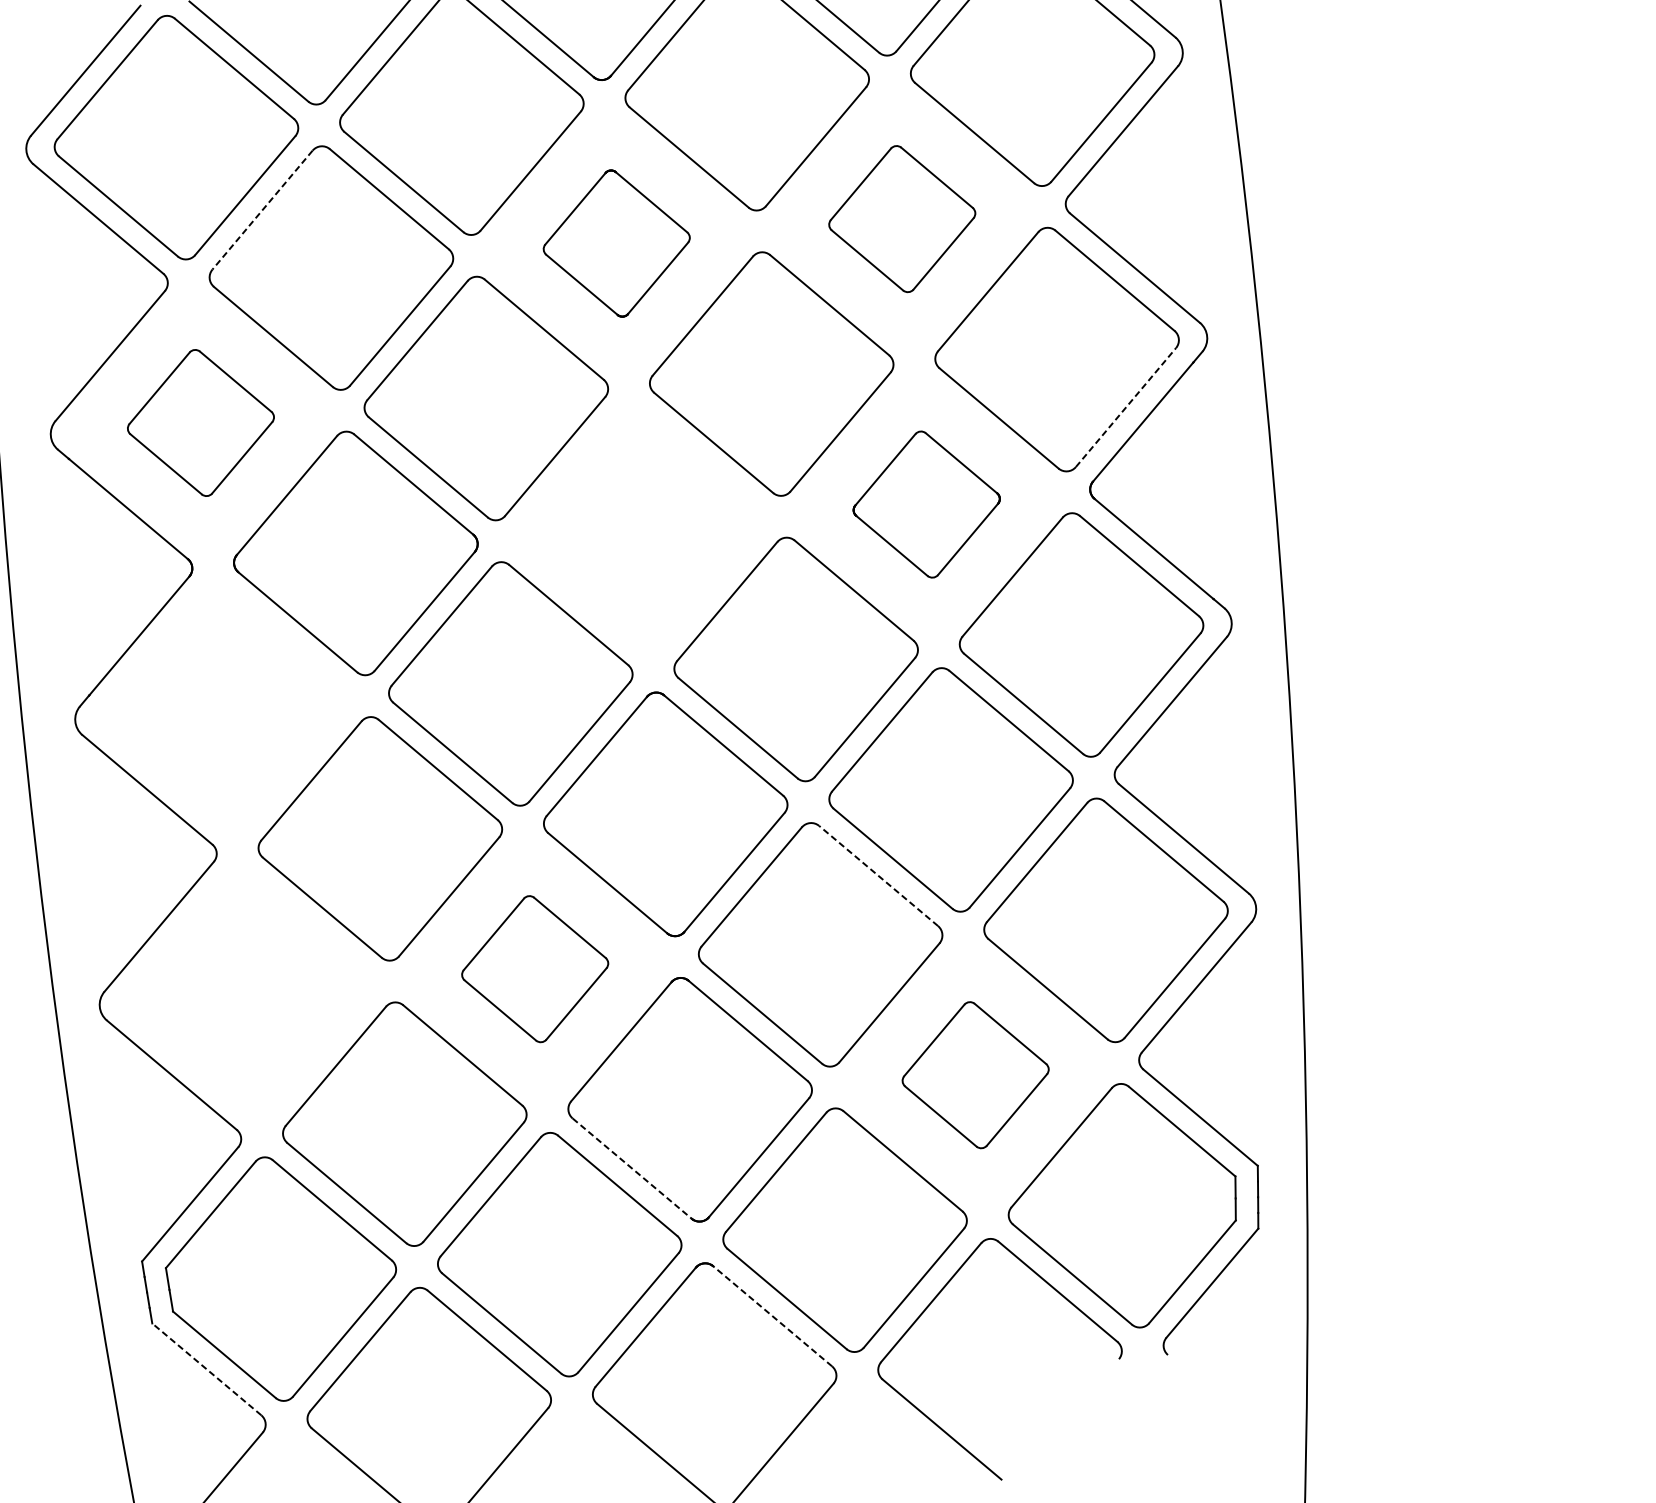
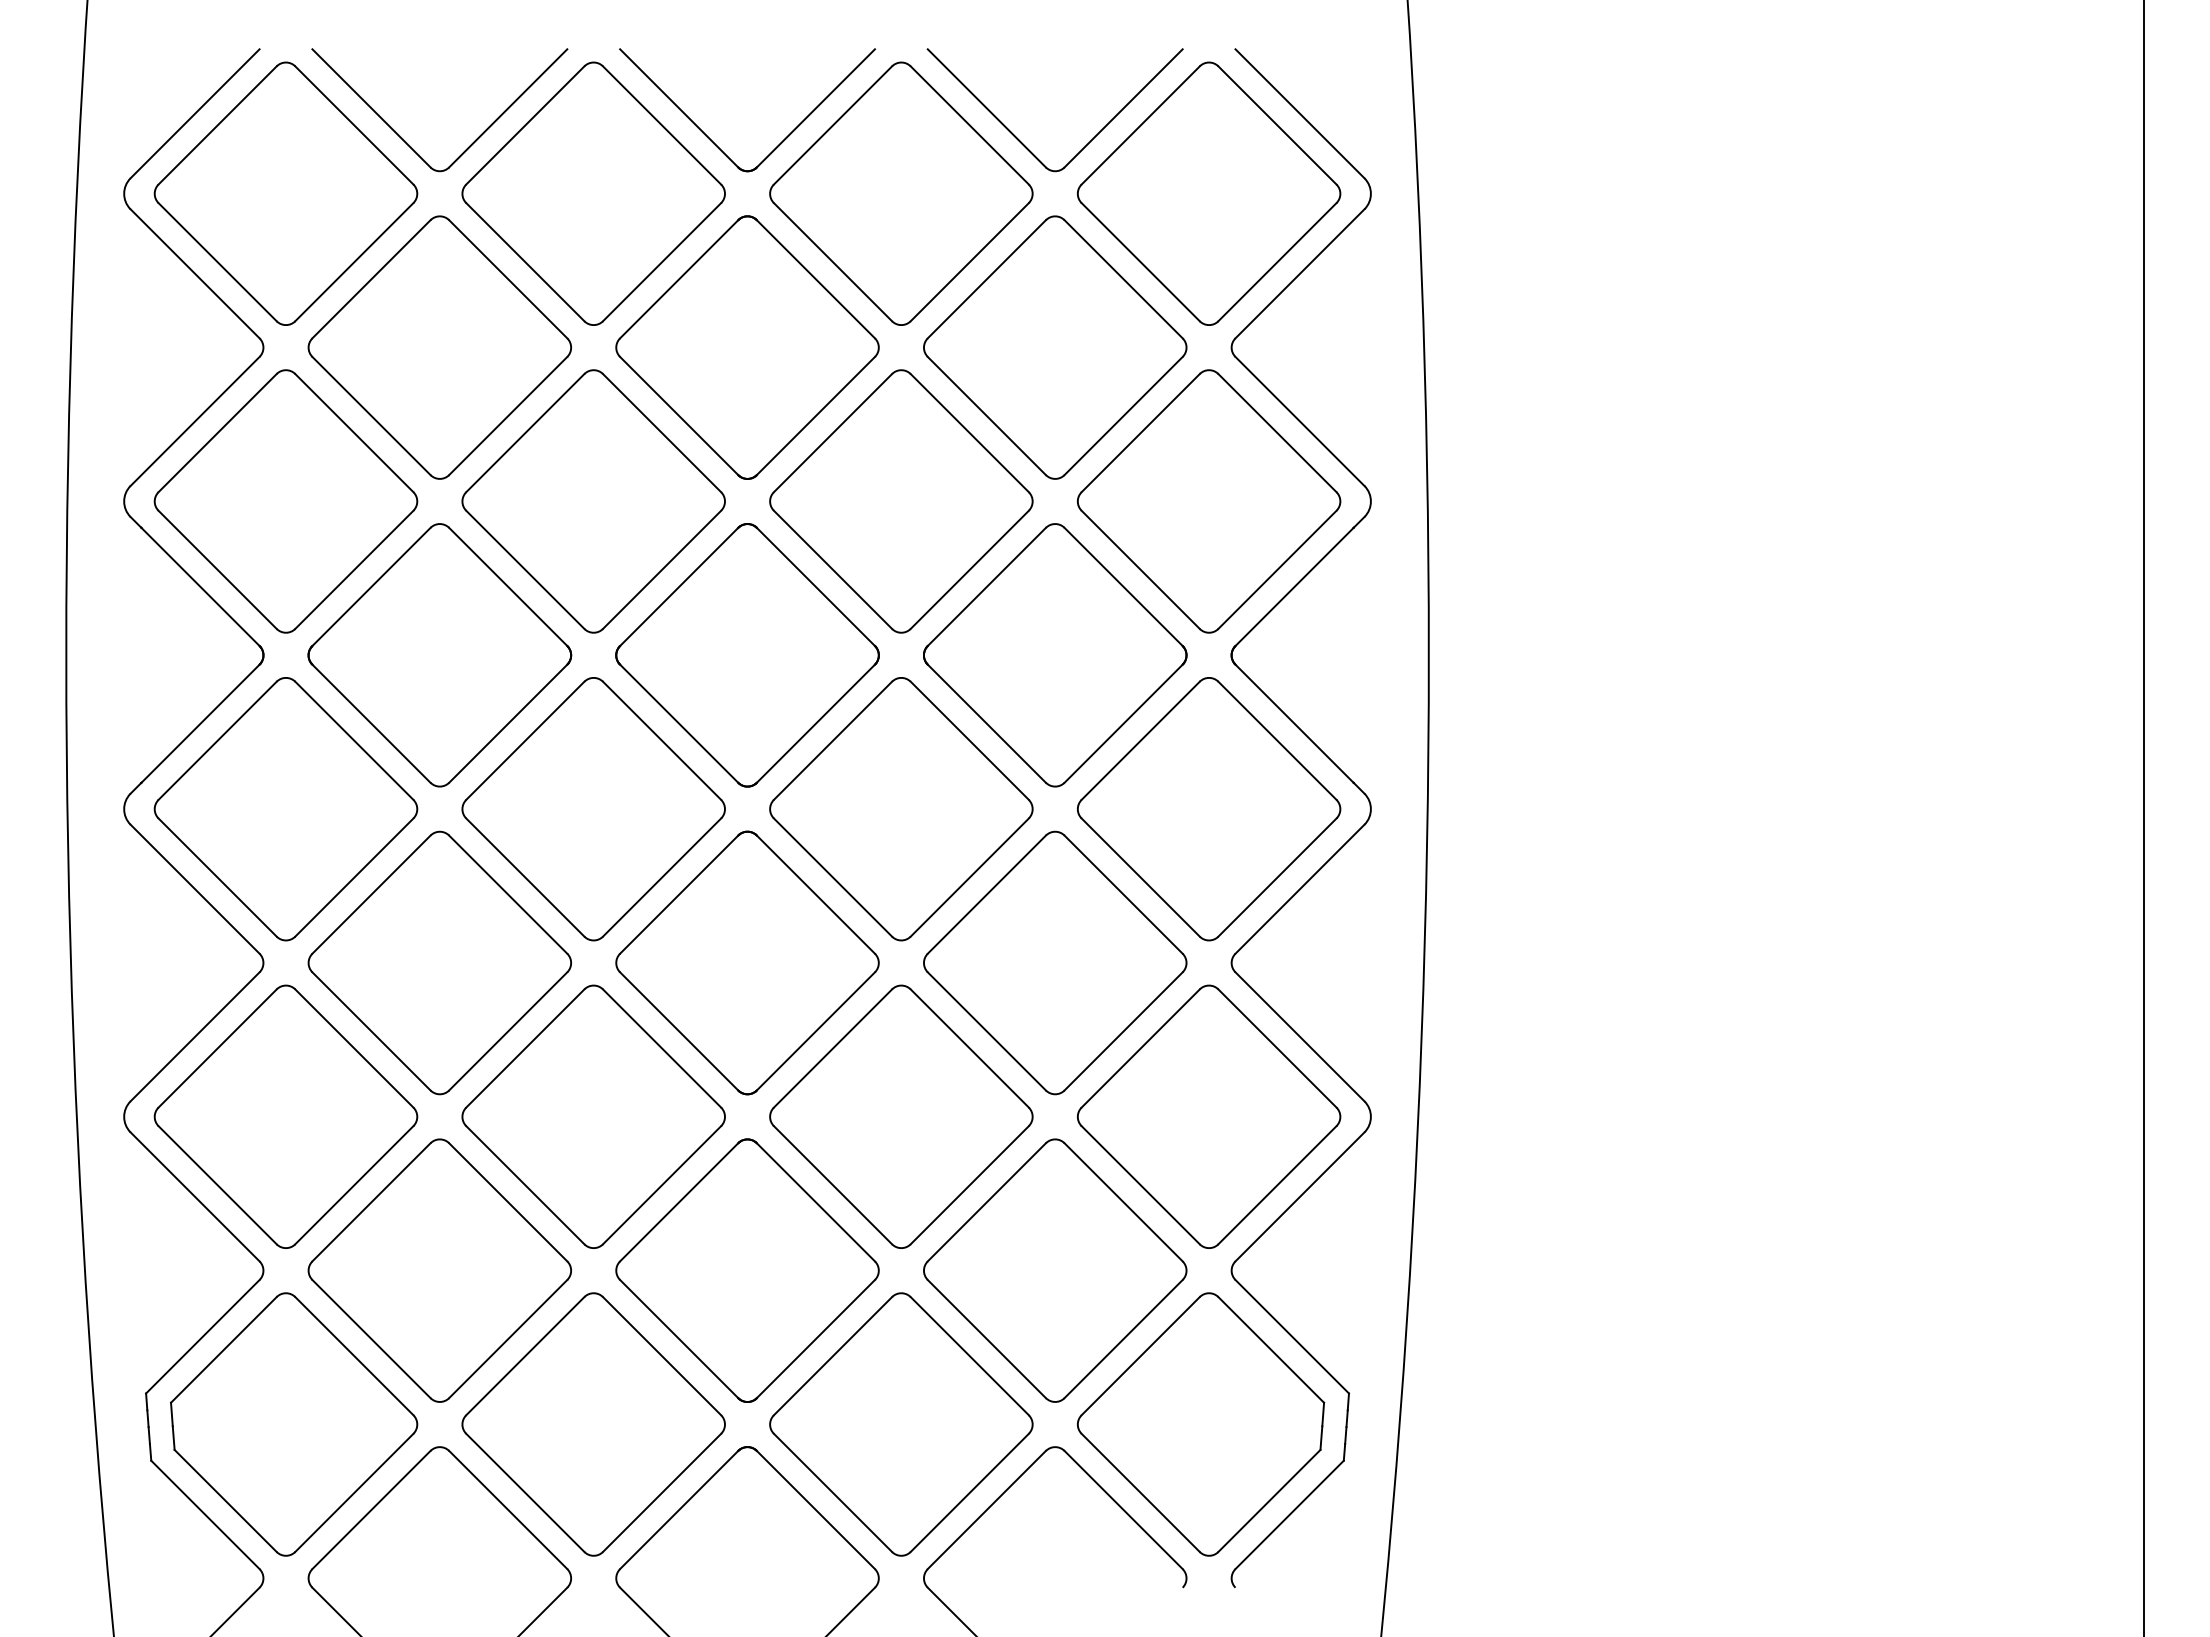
line: (262, 210) -> (371, 279), dashed -> solid
part: (902, 219) -> (1055, 347), size x1.67
part: (616, 243) -> (747, 347), size x1.67
line: (1125, 407) -> (1277, 569), dashed -> solid
part: (200, 423) -> (285, 501), size x1.67
part: (926, 504) -> (1055, 655), size x1.67
part: (641, 529) -> (747, 655), added
part: (224, 708) -> (285, 809), added
line: (878, 876) -> (969, 1048), dashed -> solid
part: (535, 968) -> (593, 1116), size x1.67
part: (249, 993) -> (285, 1116), added
part: (975, 1075) -> (1055, 1270), size x1.67
line: (632, 1168) -> (679, 1339), dashed -> solid
line: (772, 1315) -> (815, 1509), dashed -> solid
line: (206, 1368) -> (205, 1514), dashed -> solid

